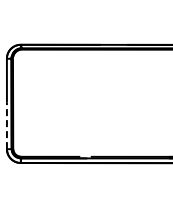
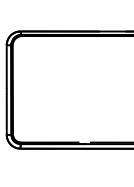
line: (6, 125) -> (6, 111), dashed -> solid

